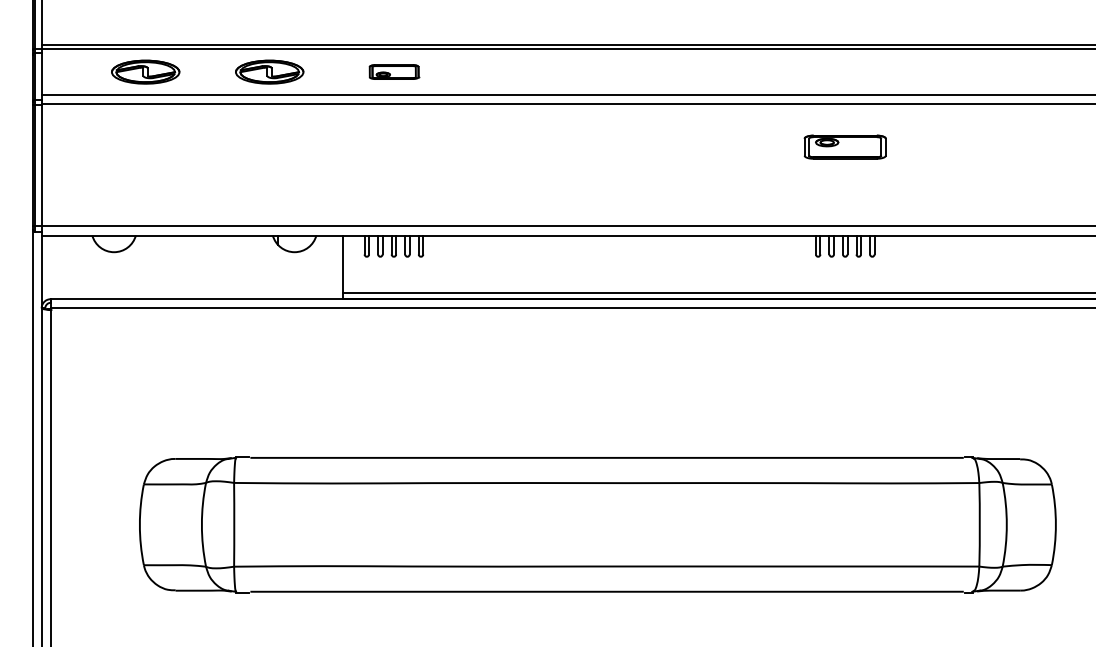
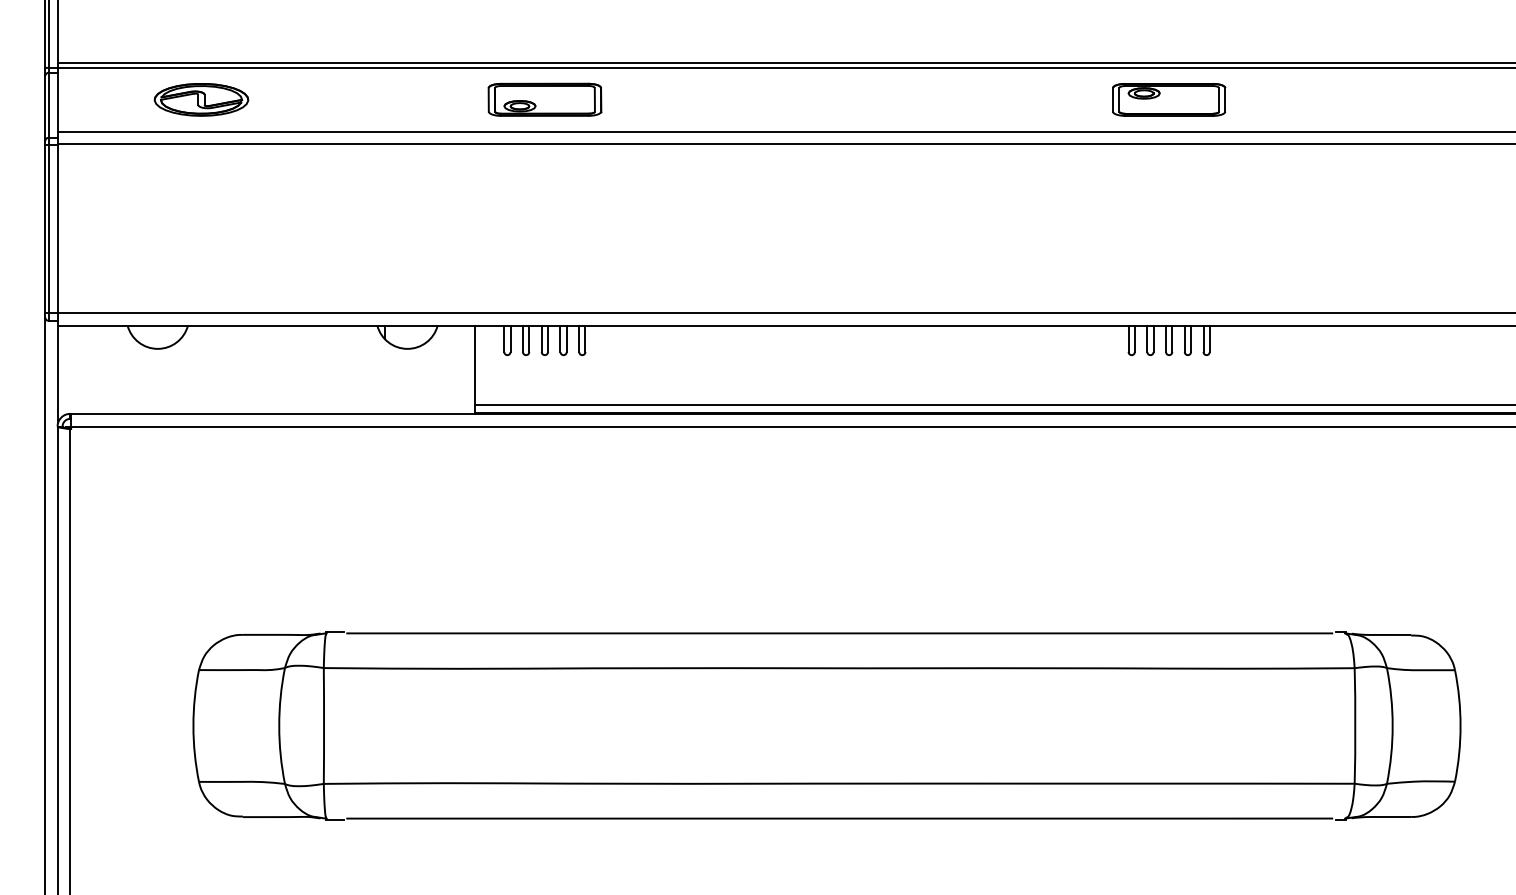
part: (269, 71) -> (372, 98), removed
part: (394, 71) -> (545, 98), size x1.67
part: (844, 146) -> (1168, 98), moved

